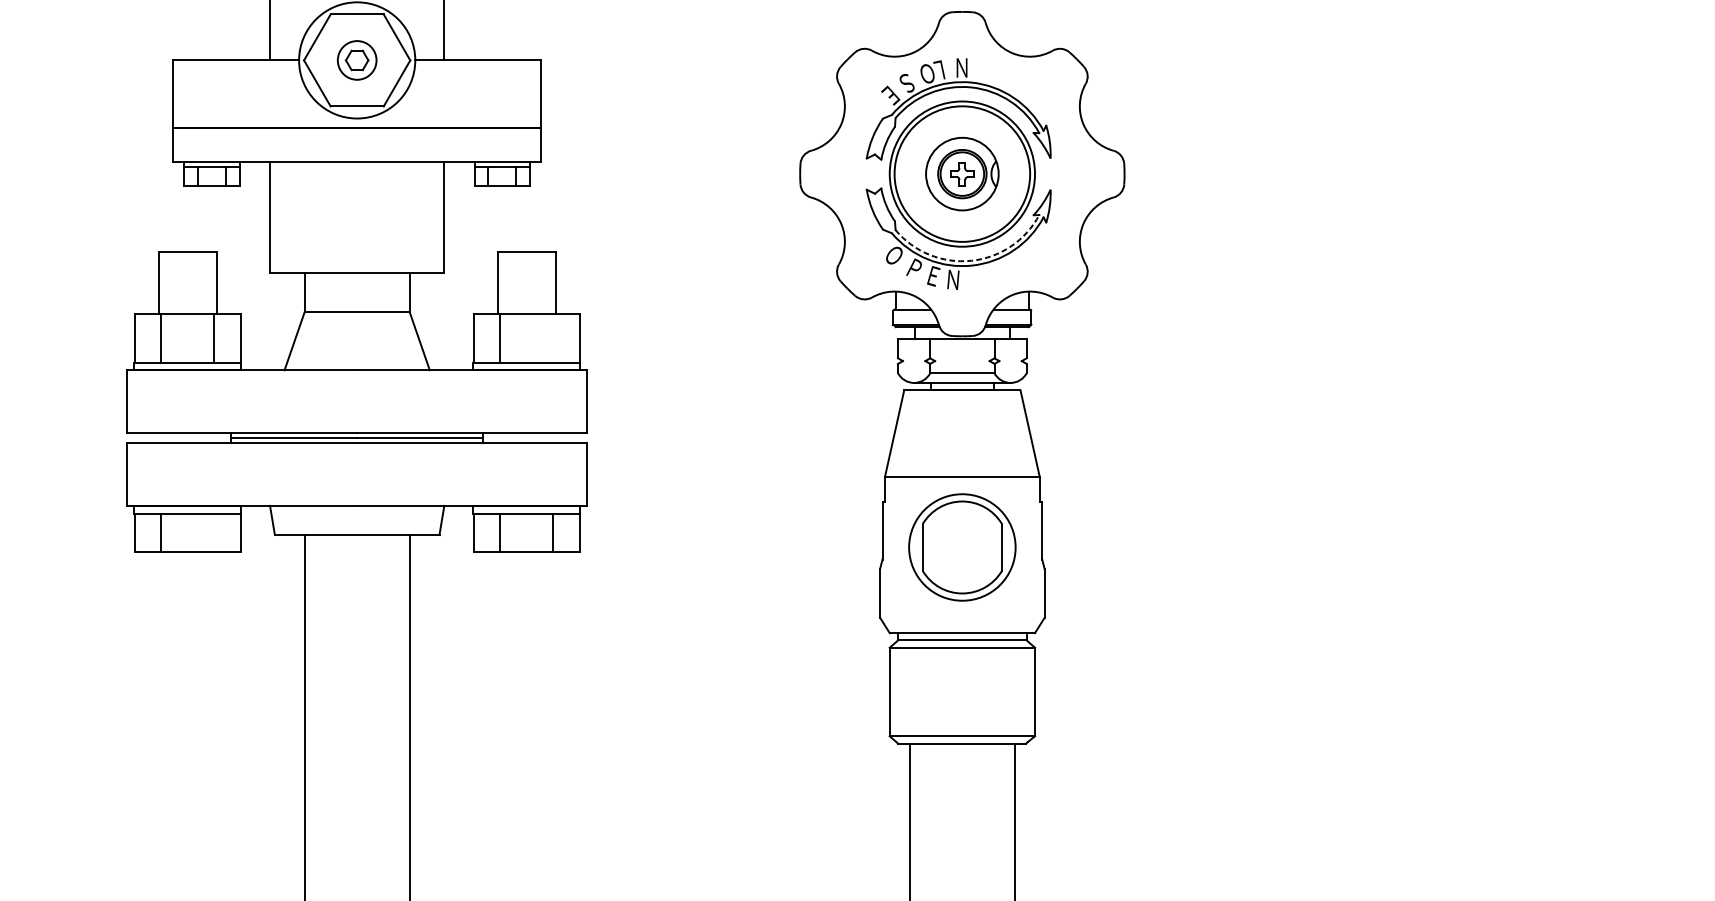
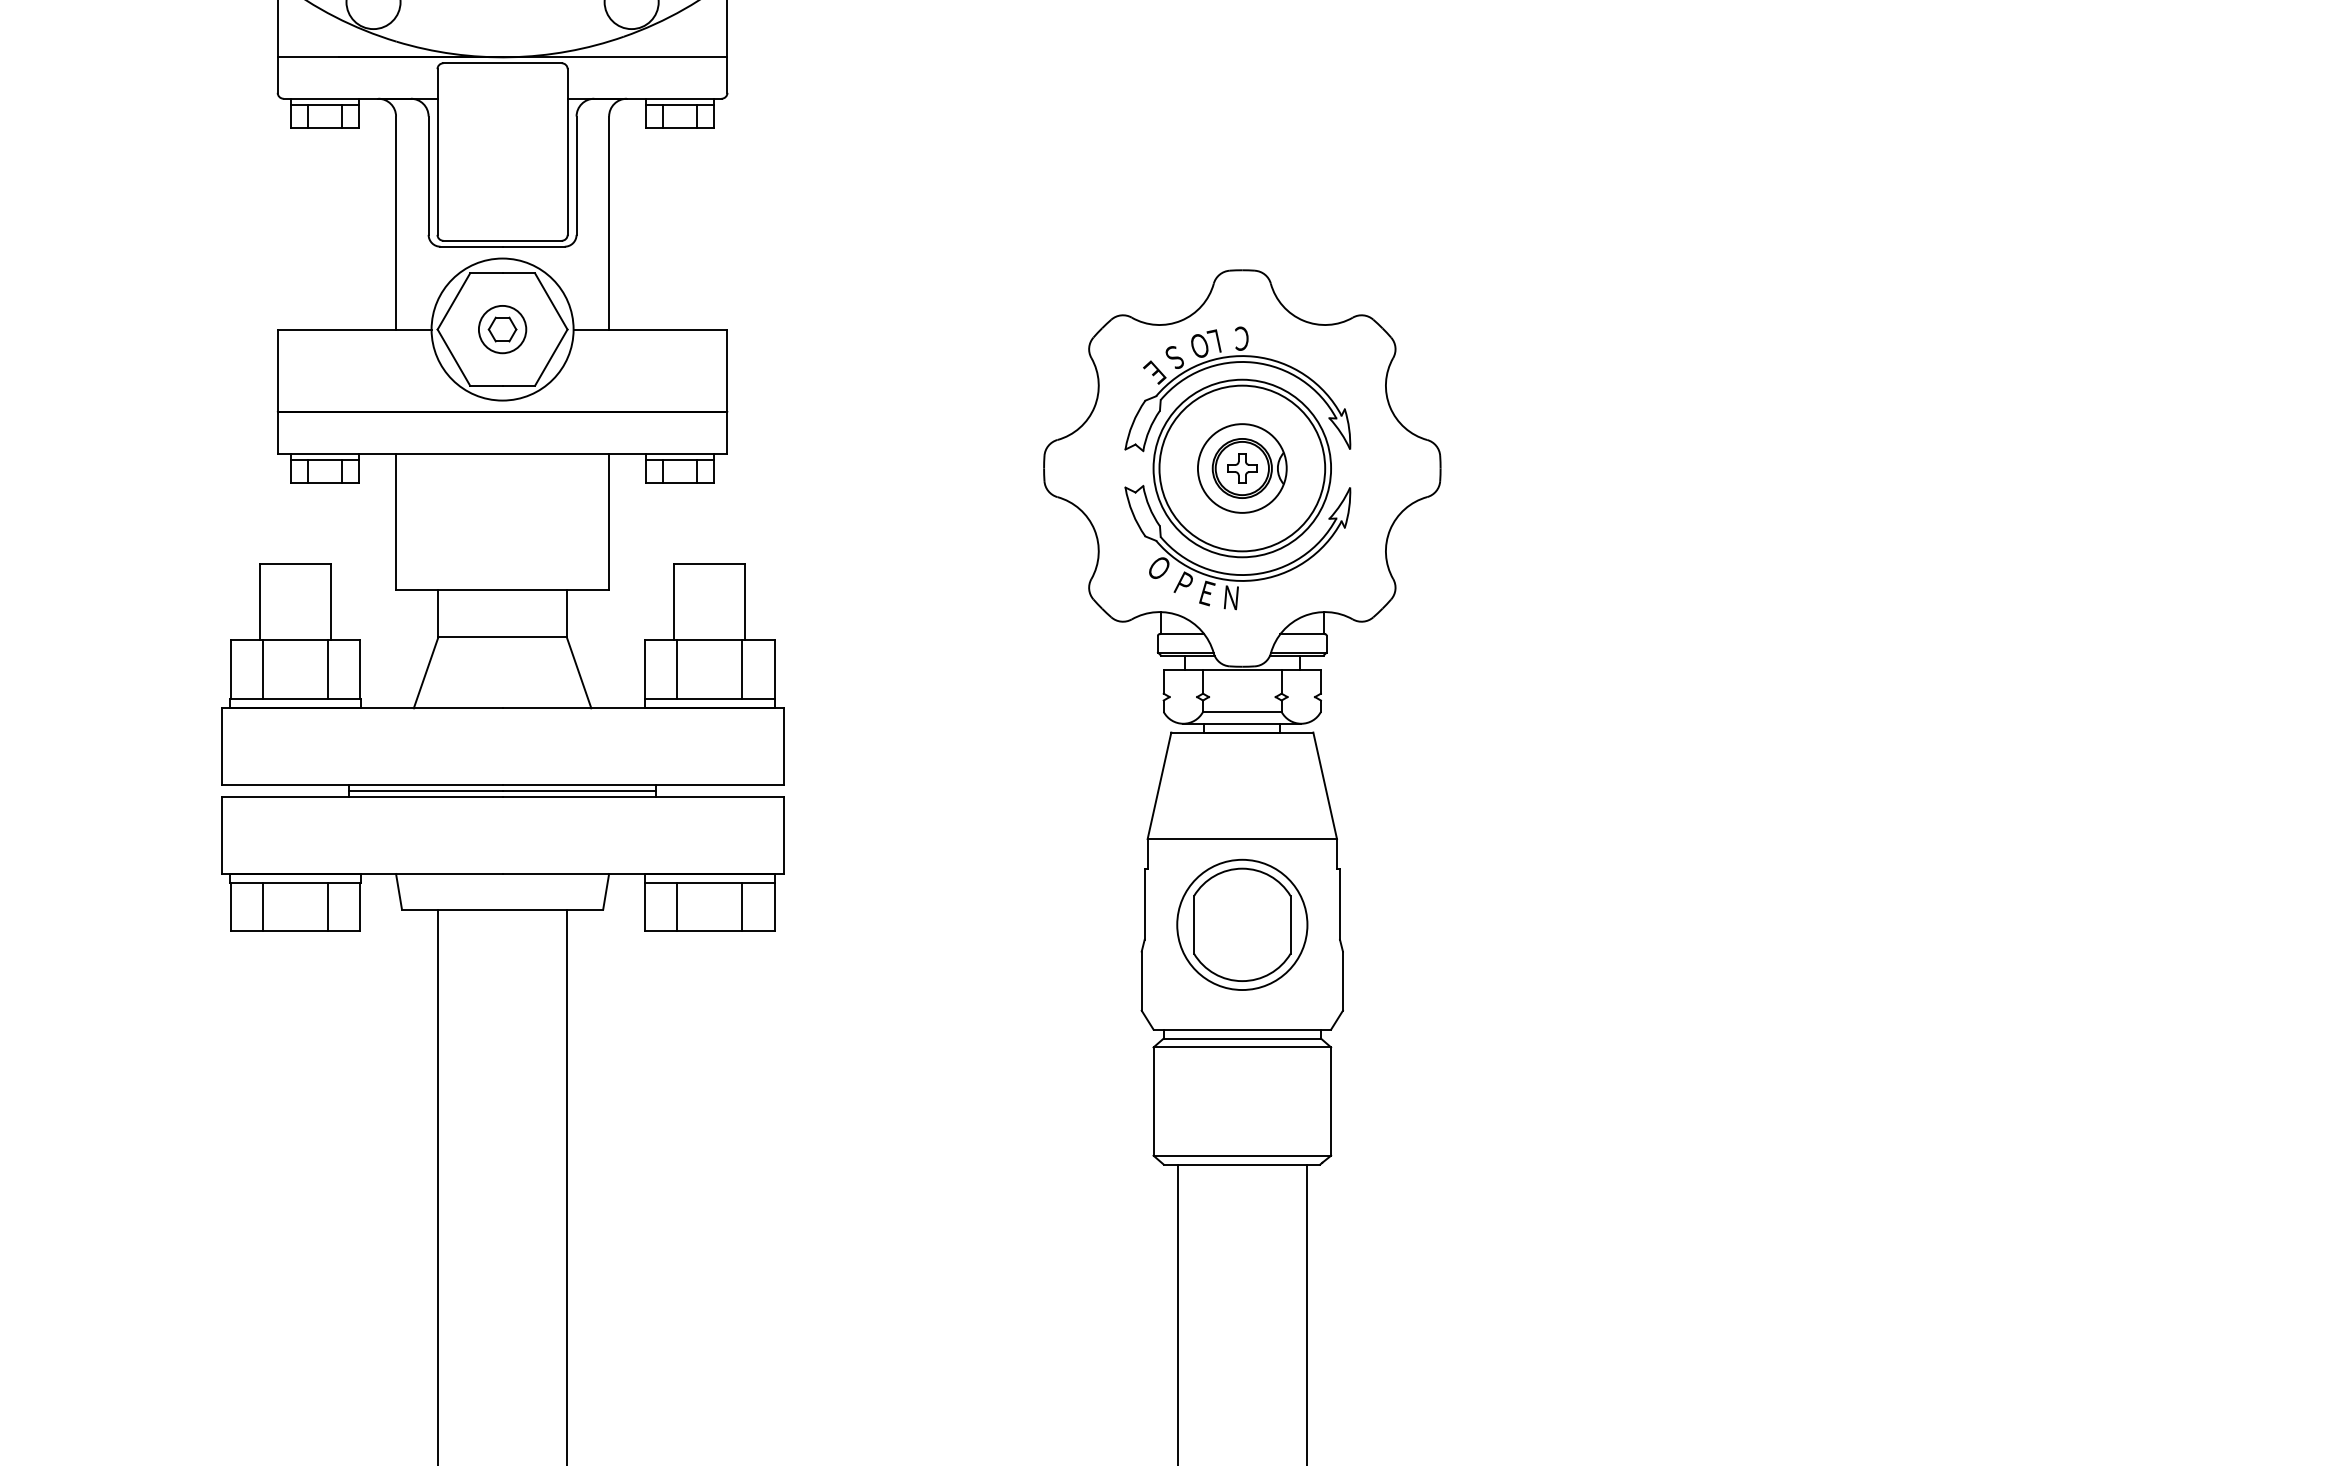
text: (961, 67) -> (1241, 338), Ｎ -> Ｃ
arc: (971, 260) -> (1253, 574), dashed -> solid
line: (553, 337) -> (742, 668), added
line: (213, 532) -> (327, 906), added

